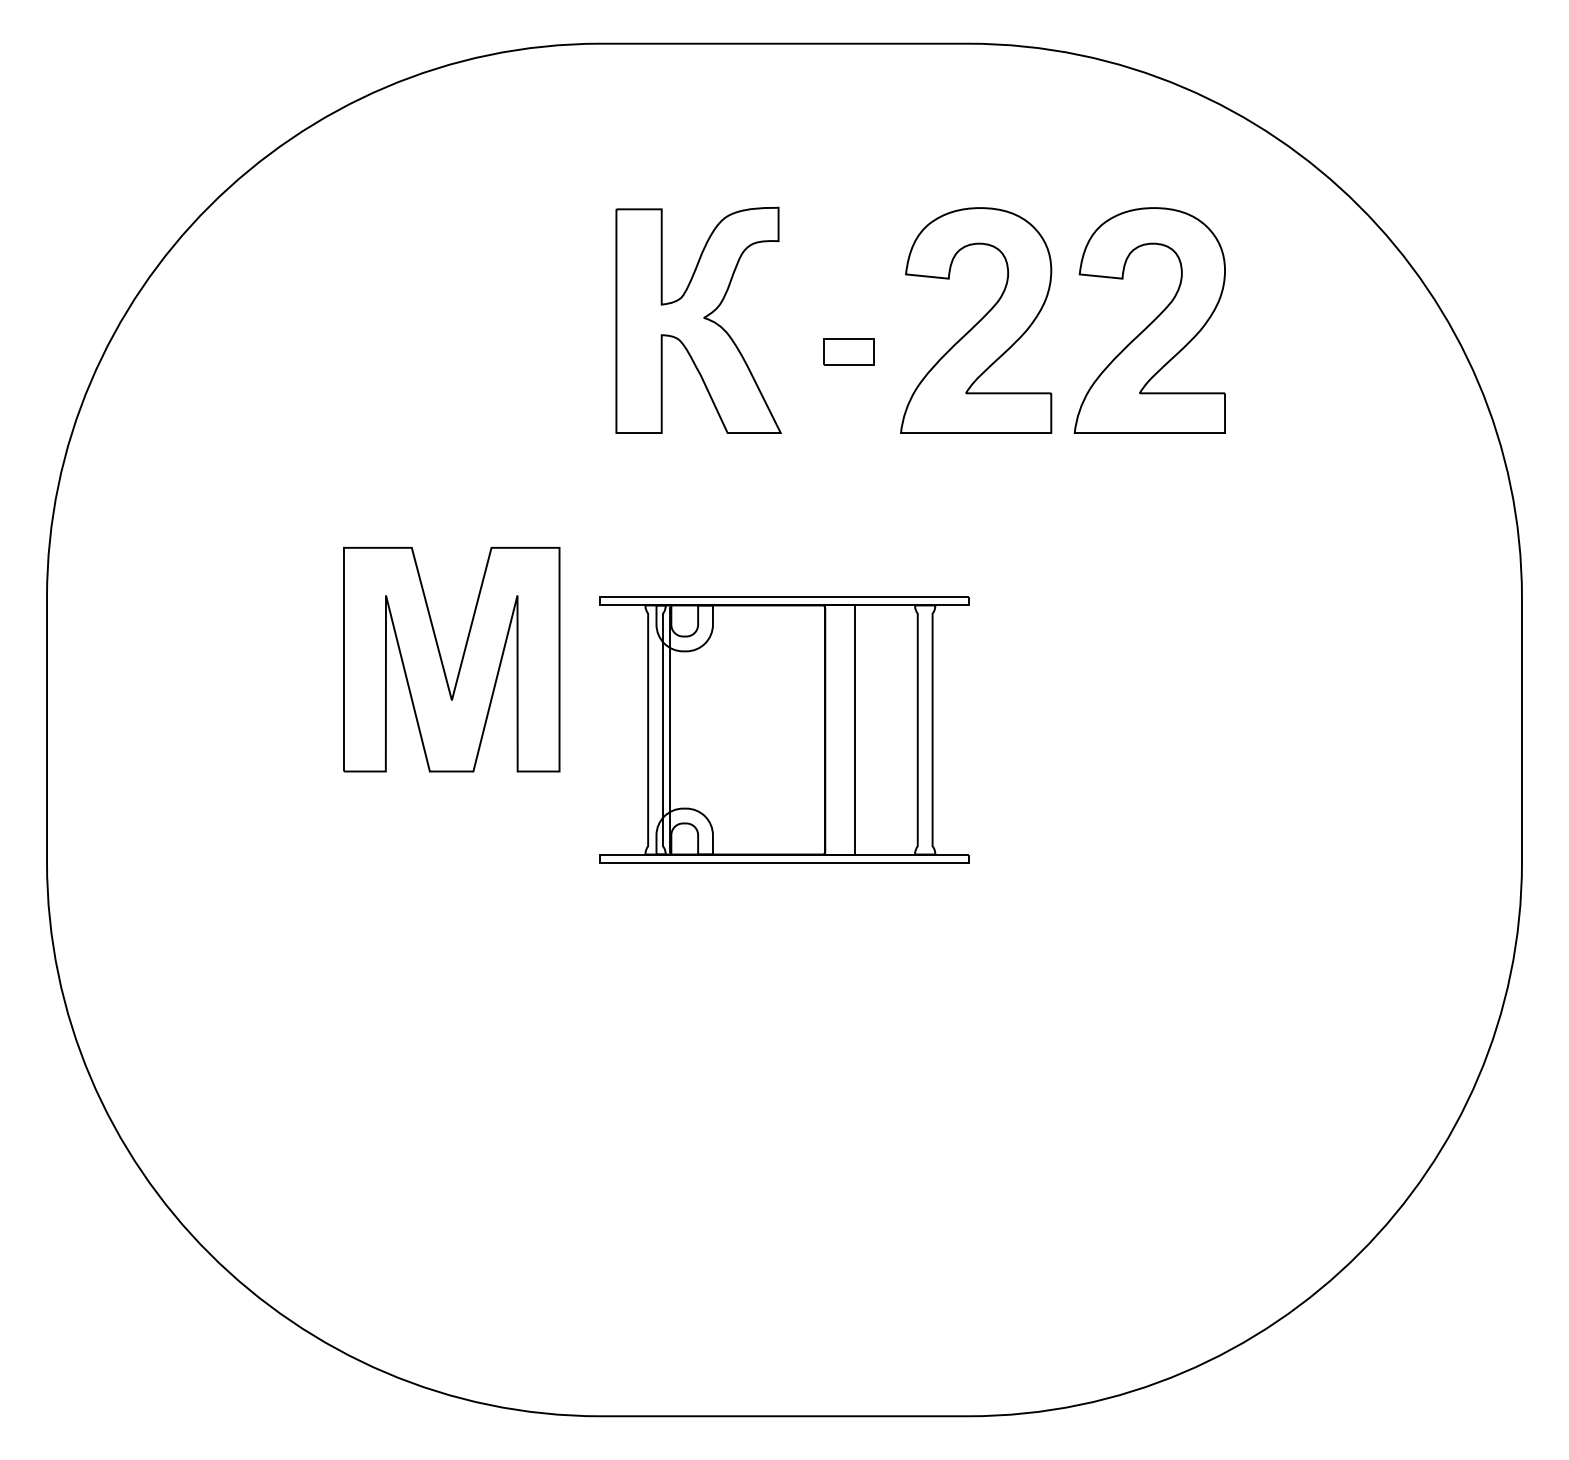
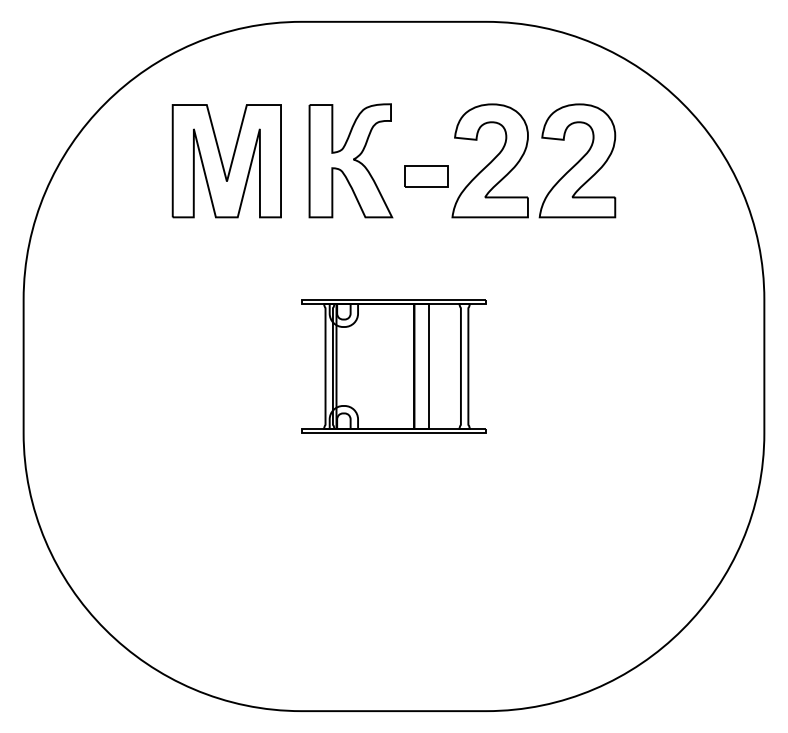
part: (849, 351) -> (426, 176), size x1.67
part: (450, 660) -> (226, 161), moved

